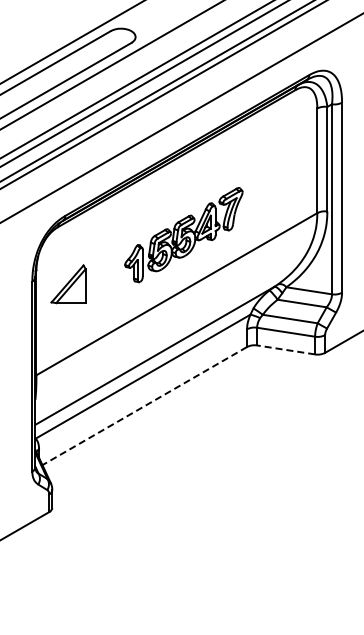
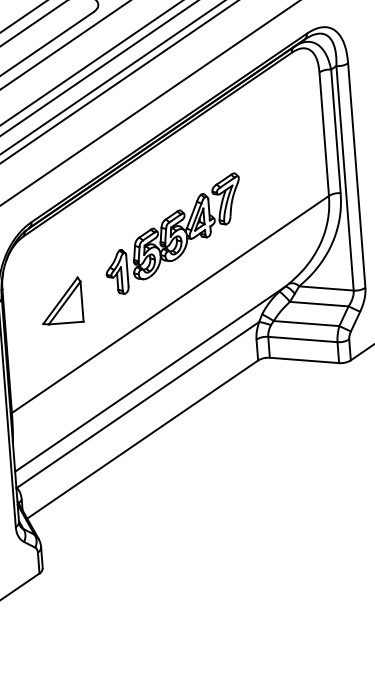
part: (68, 284) -> (61, 301), moved
line: (285, 349) -> (303, 359), dashed -> solid
line: (144, 406) -> (142, 440), dashed -> solid

